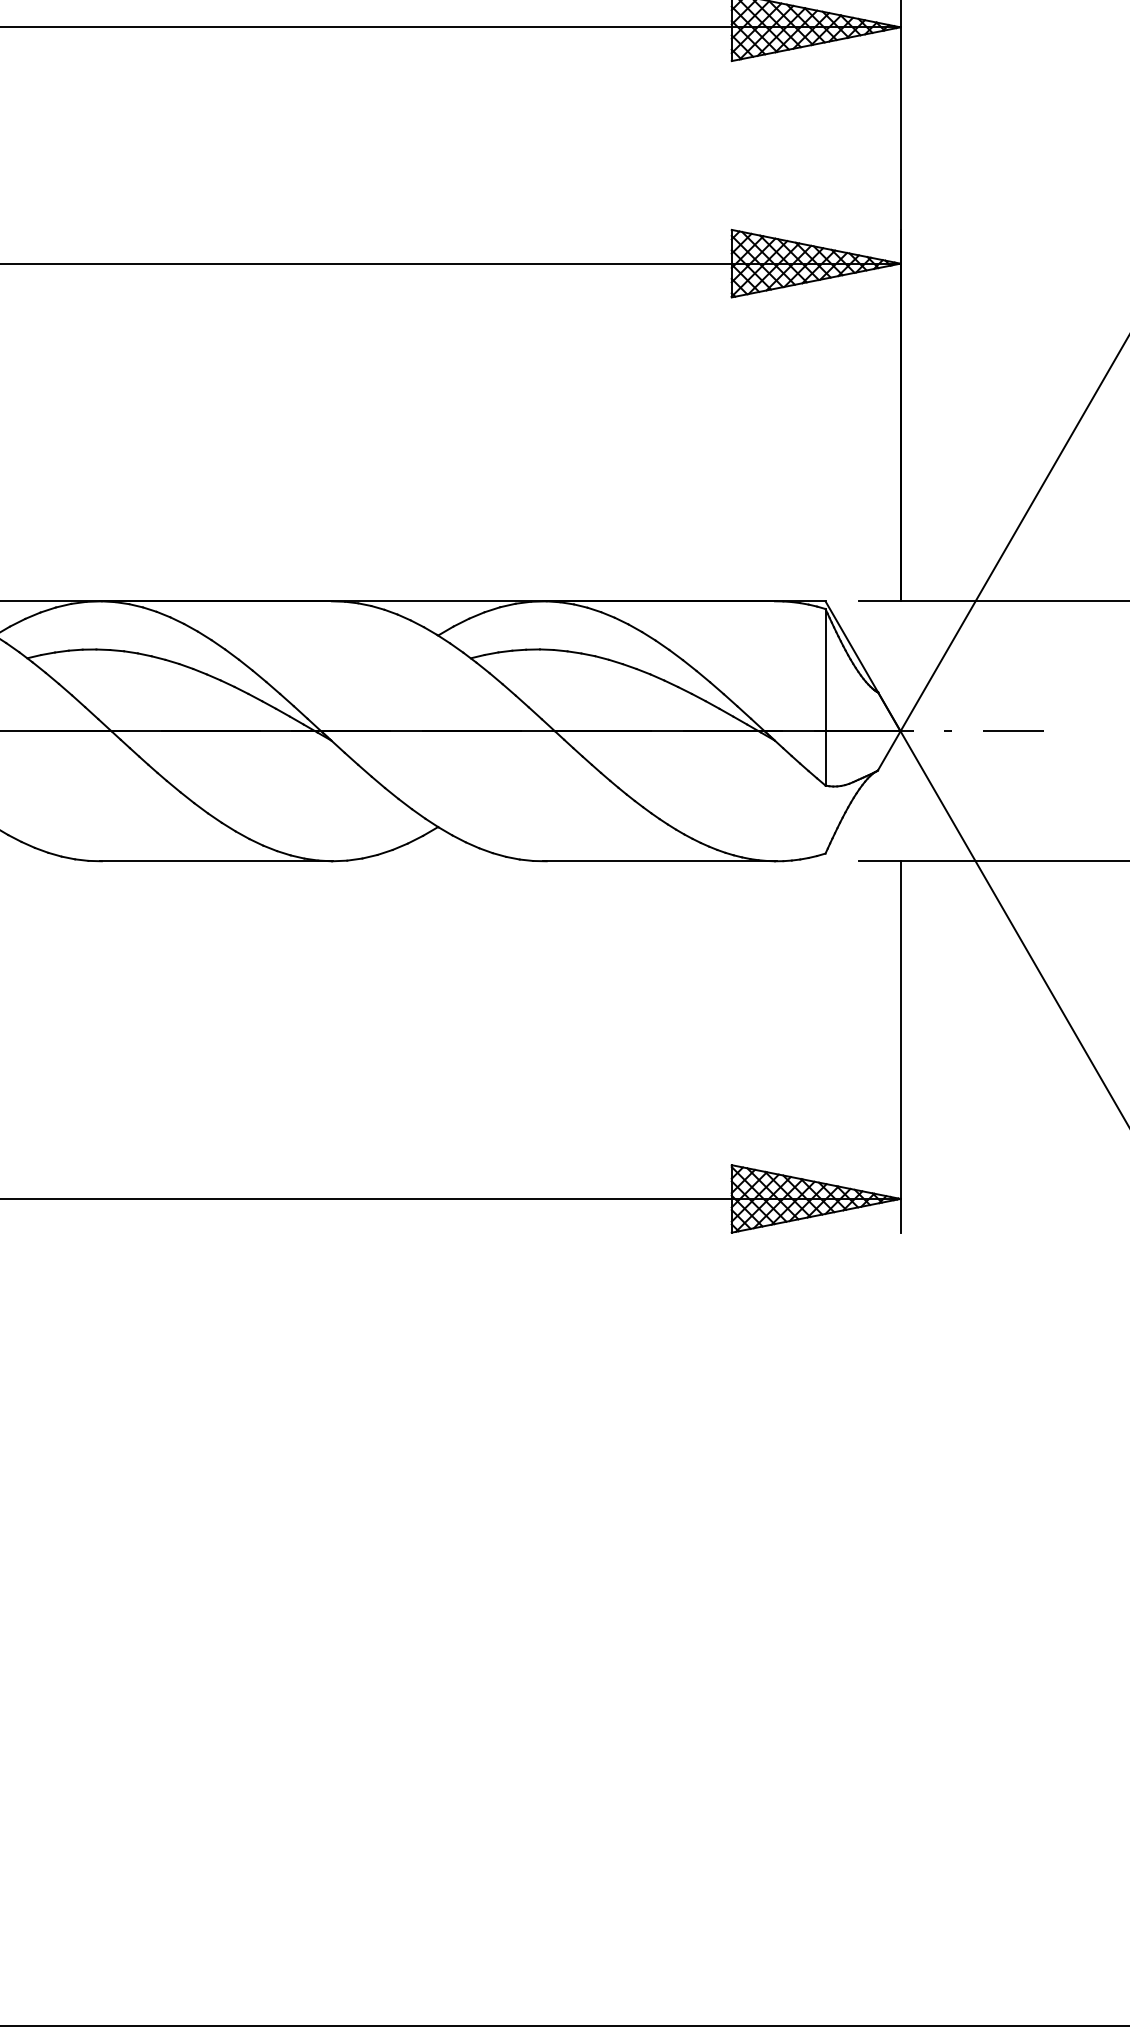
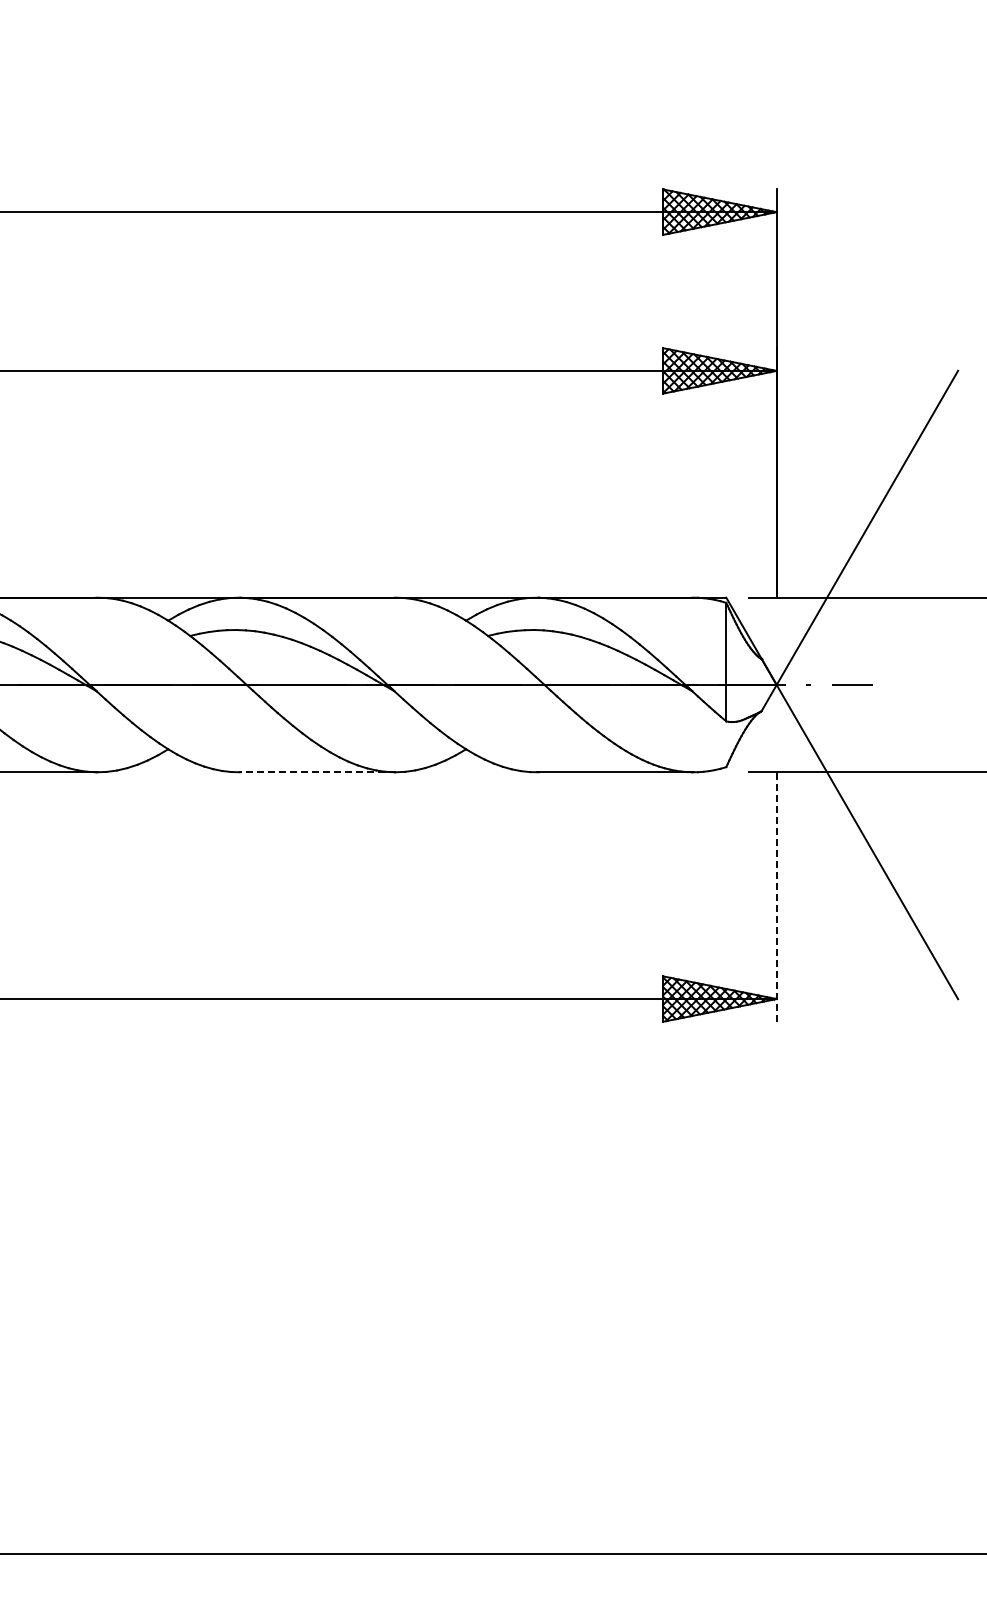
line: (215, 861) -> (316, 772), solid -> dashed
line: (900, 1047) -> (776, 897), solid -> dashed

